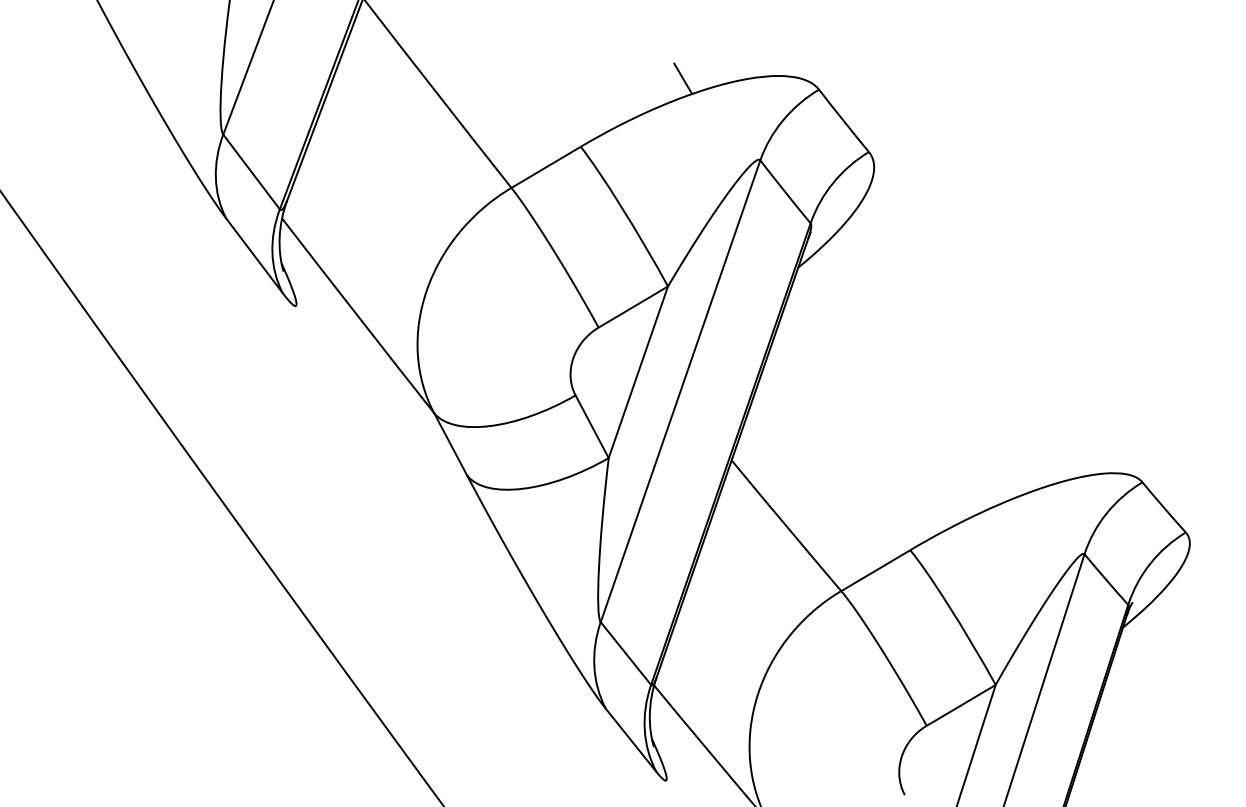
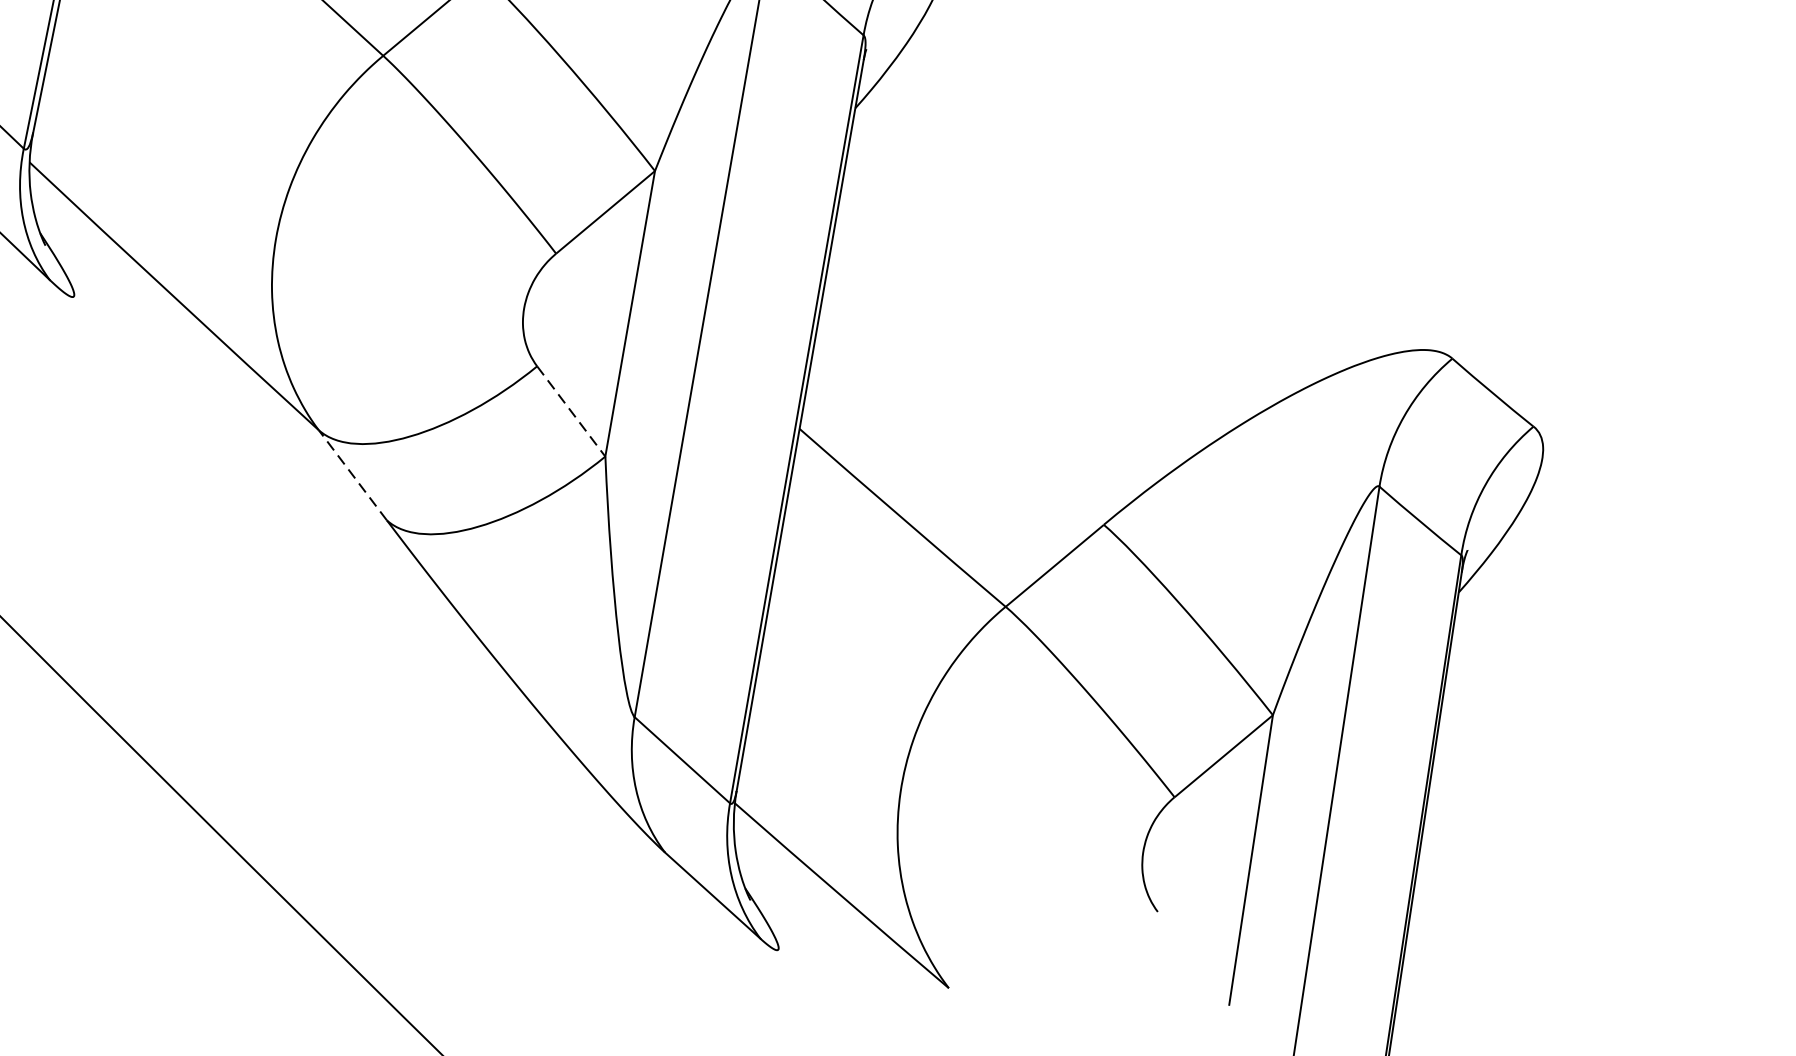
line: (592, 427) -> (572, 412), solid -> dashed
line: (450, 443) -> (352, 474), solid -> dashed

